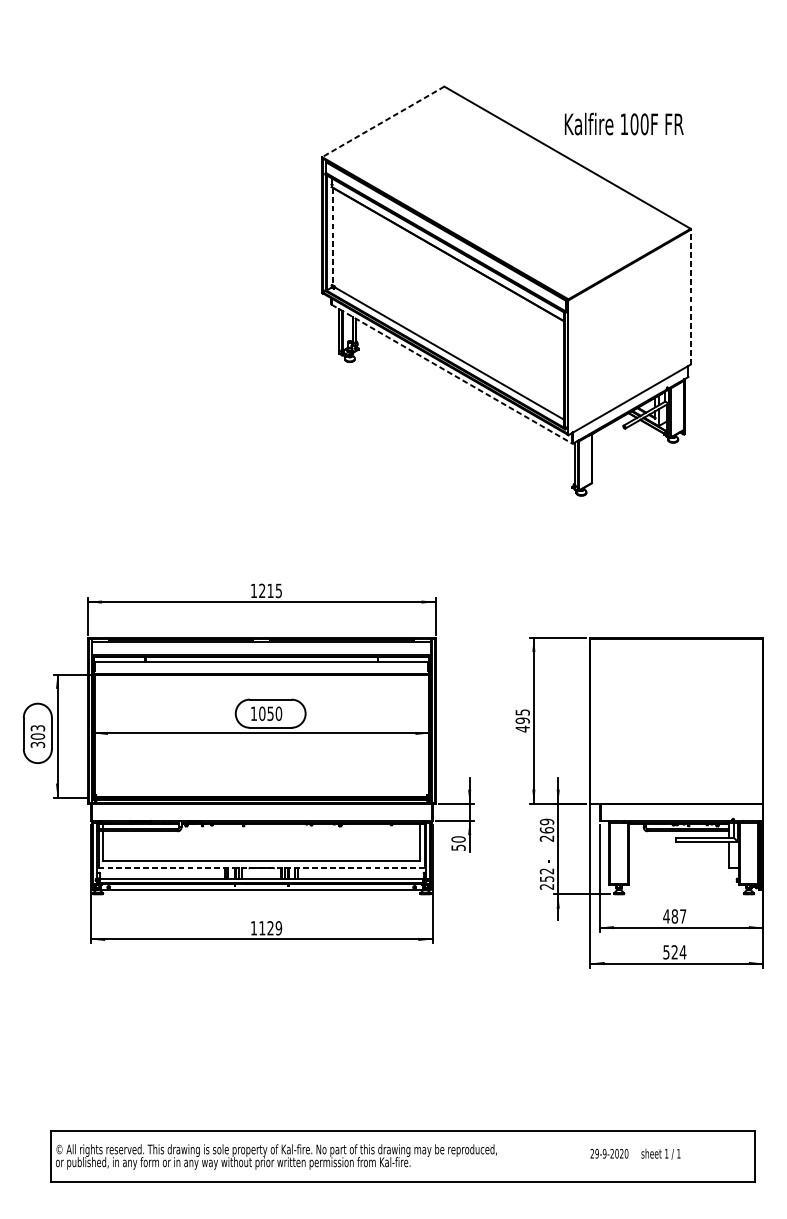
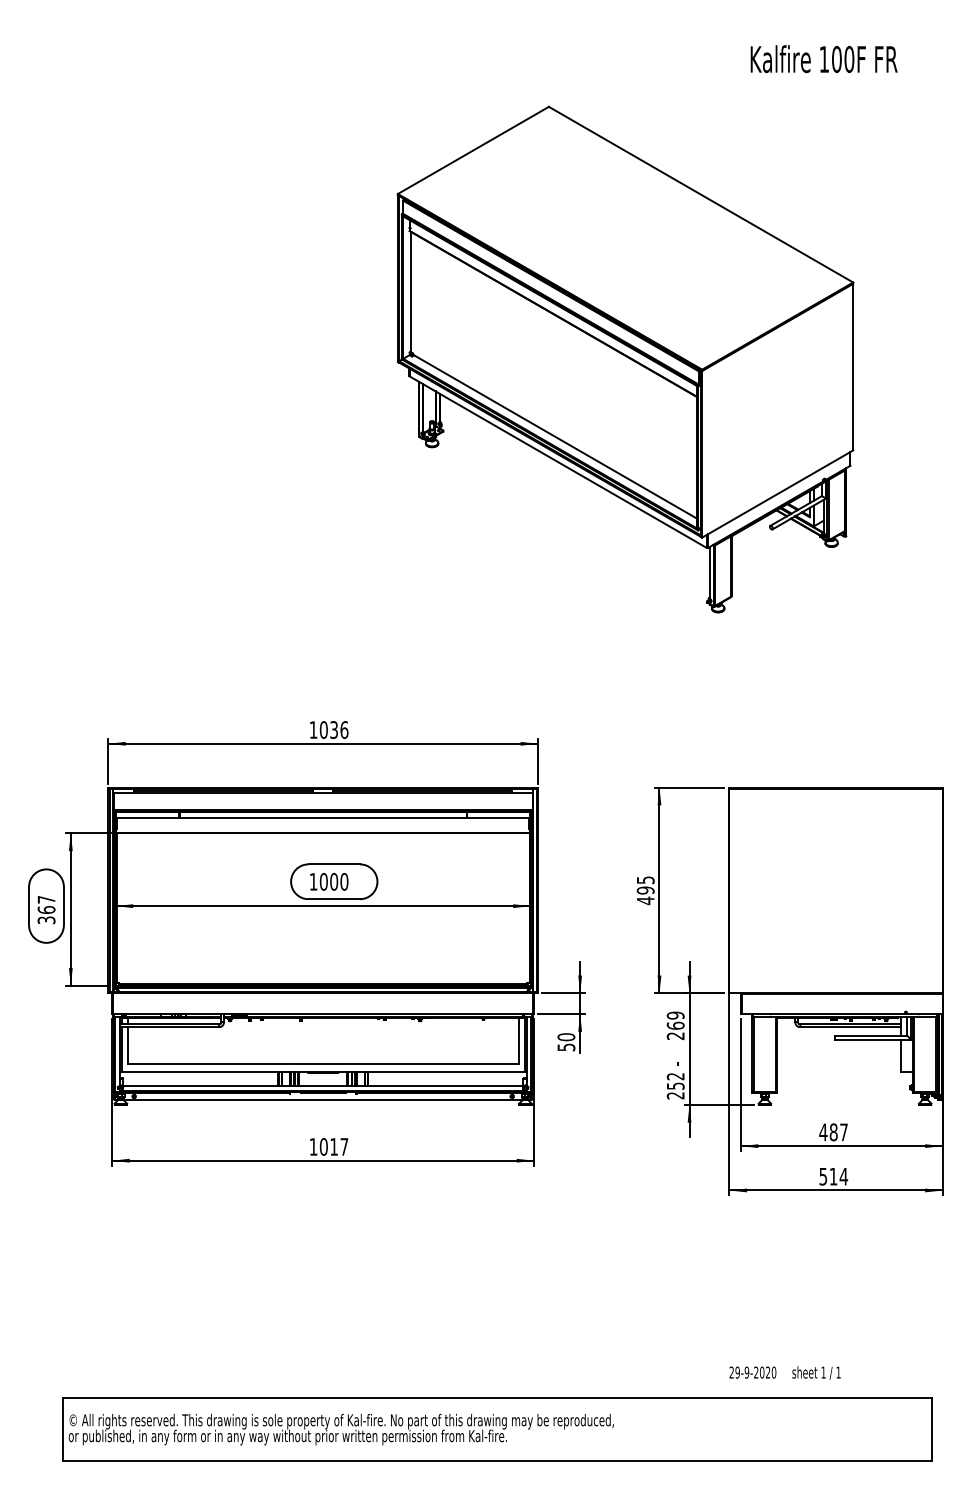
line: (382, 121) -> (472, 150), dashed -> solid
text: (623, 124) -> (823, 59), moved
line: (333, 236) -> (411, 292), dashed -> solid
line: (690, 296) -> (853, 366), dashed -> solid
line: (452, 374) -> (558, 462), dashed -> solid
text: (270, 590) -> (333, 729), 1215 -> 1036
text: (270, 713) -> (334, 881), 1050 -> 1000
text: (37, 732) -> (46, 904), 303 -> 367
line: (261, 868) -> (322, 1072), dashed -> solid
text: (270, 927) -> (333, 1146), 1129 -> 1017
text: (674, 952) -> (833, 1176), 524 -> 514
text: (635, 1153) -> (784, 1372), moved

